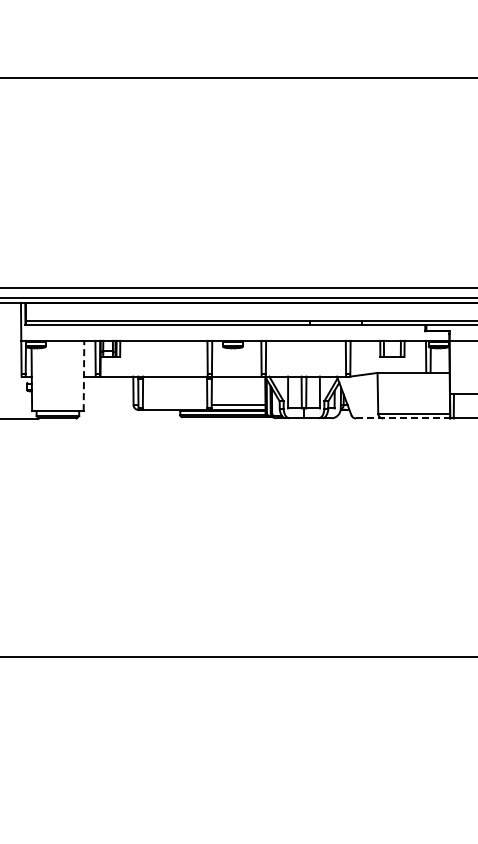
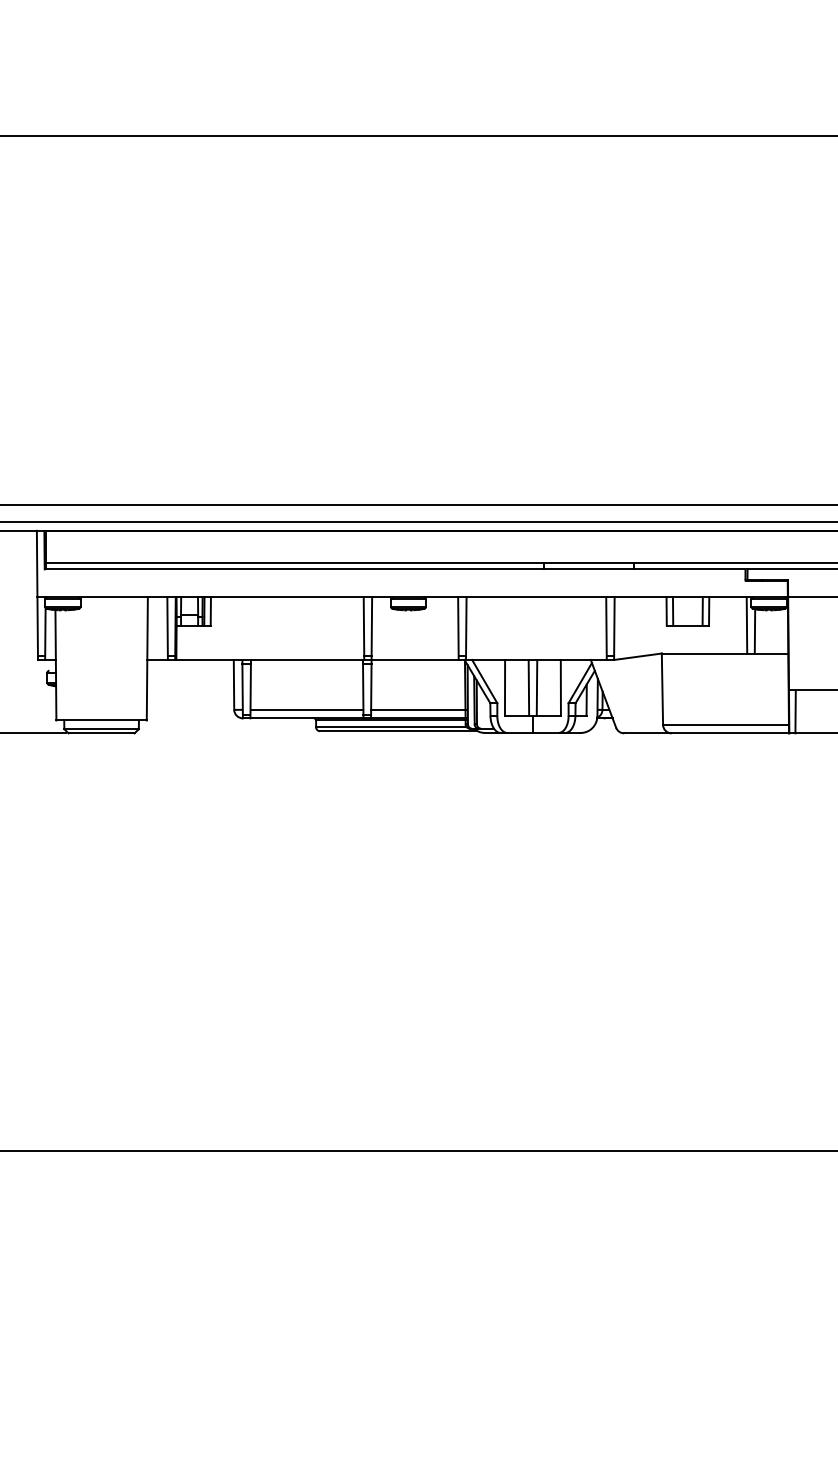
line: (84, 375) -> (148, 657), dashed -> solid
line: (174, 405) -> (305, 710), added
line: (403, 418) -> (707, 733), dashed -> solid

